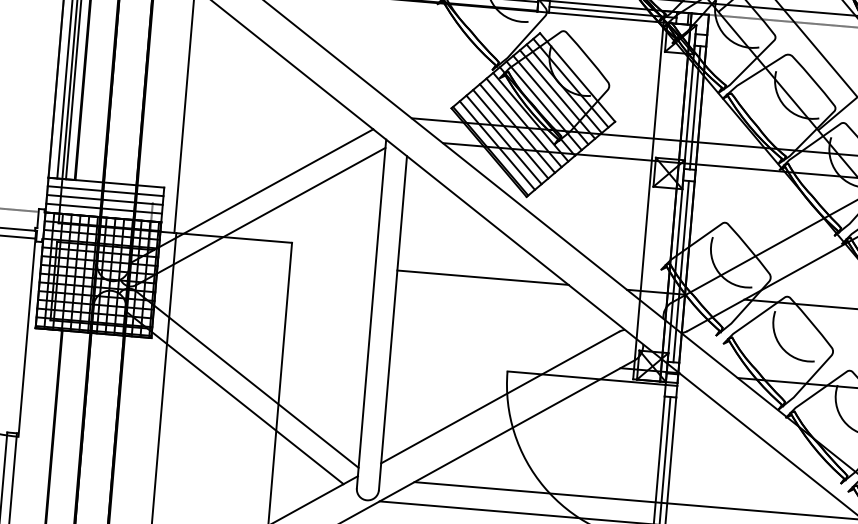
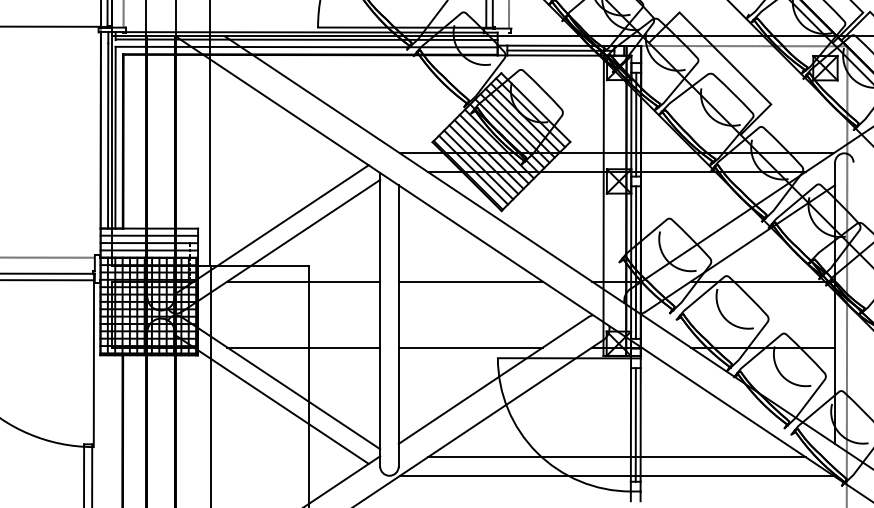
line: (284, 260) -> (303, 281), added
line: (277, 339) -> (303, 347), added
line: (476, 355) -> (470, 347), added

